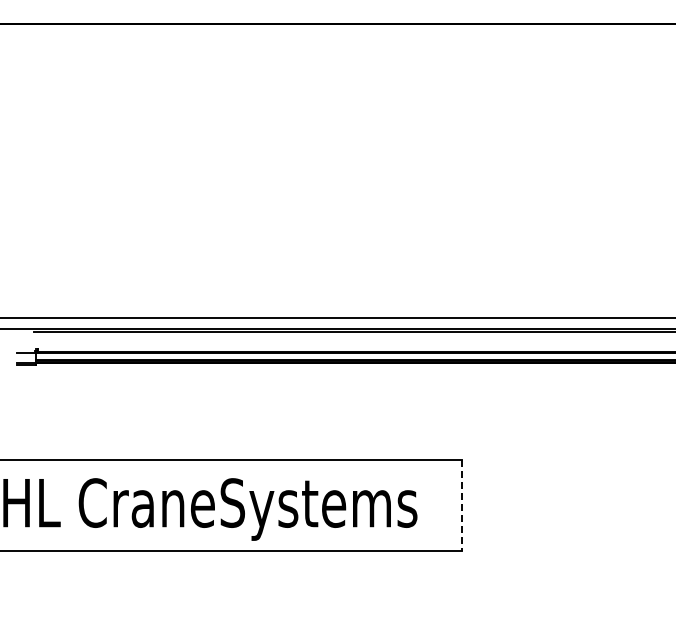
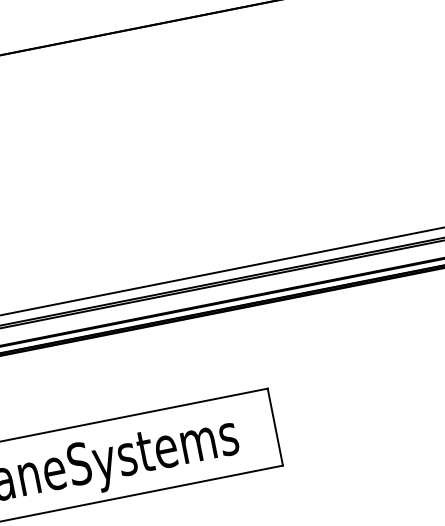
line: (462, 505) -> (275, 427), dashed -> solid

